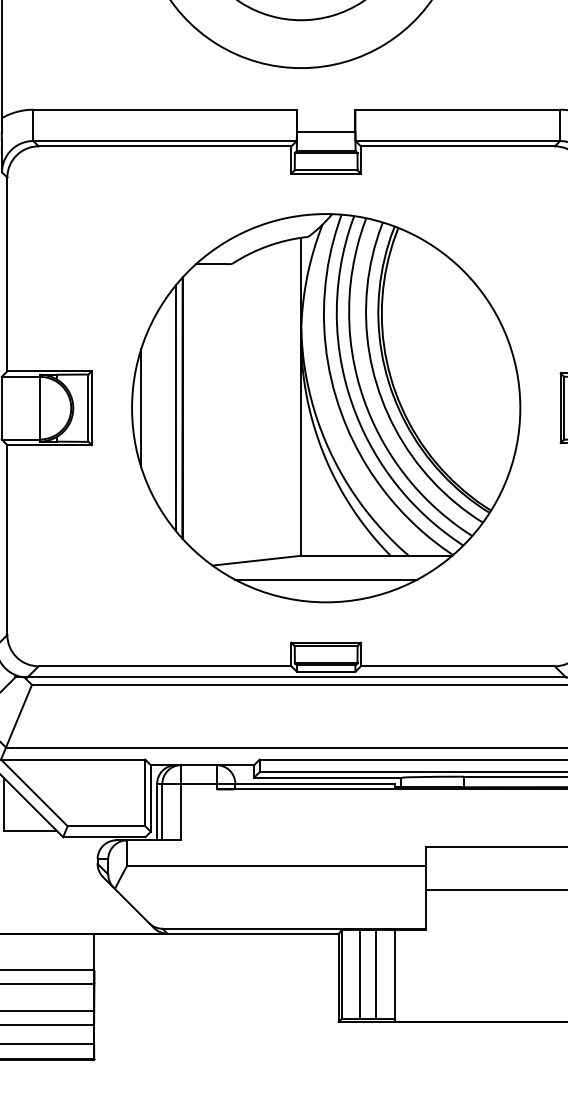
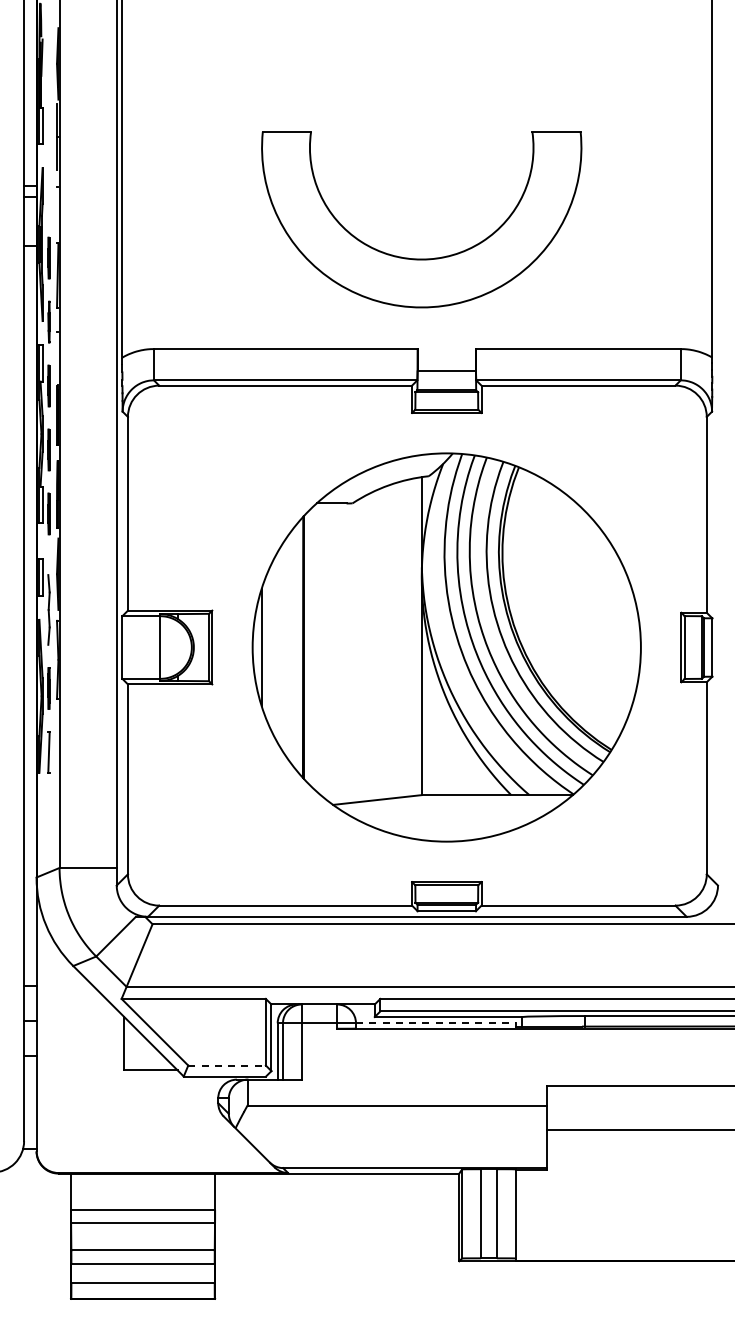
line: (175, 408) -> (296, 647), removed
line: (325, 580) -> (446, 819), removed
line: (314, 784) -> (435, 1023), solid -> dashed
line: (106, 826) -> (227, 1065), solid -> dashed

